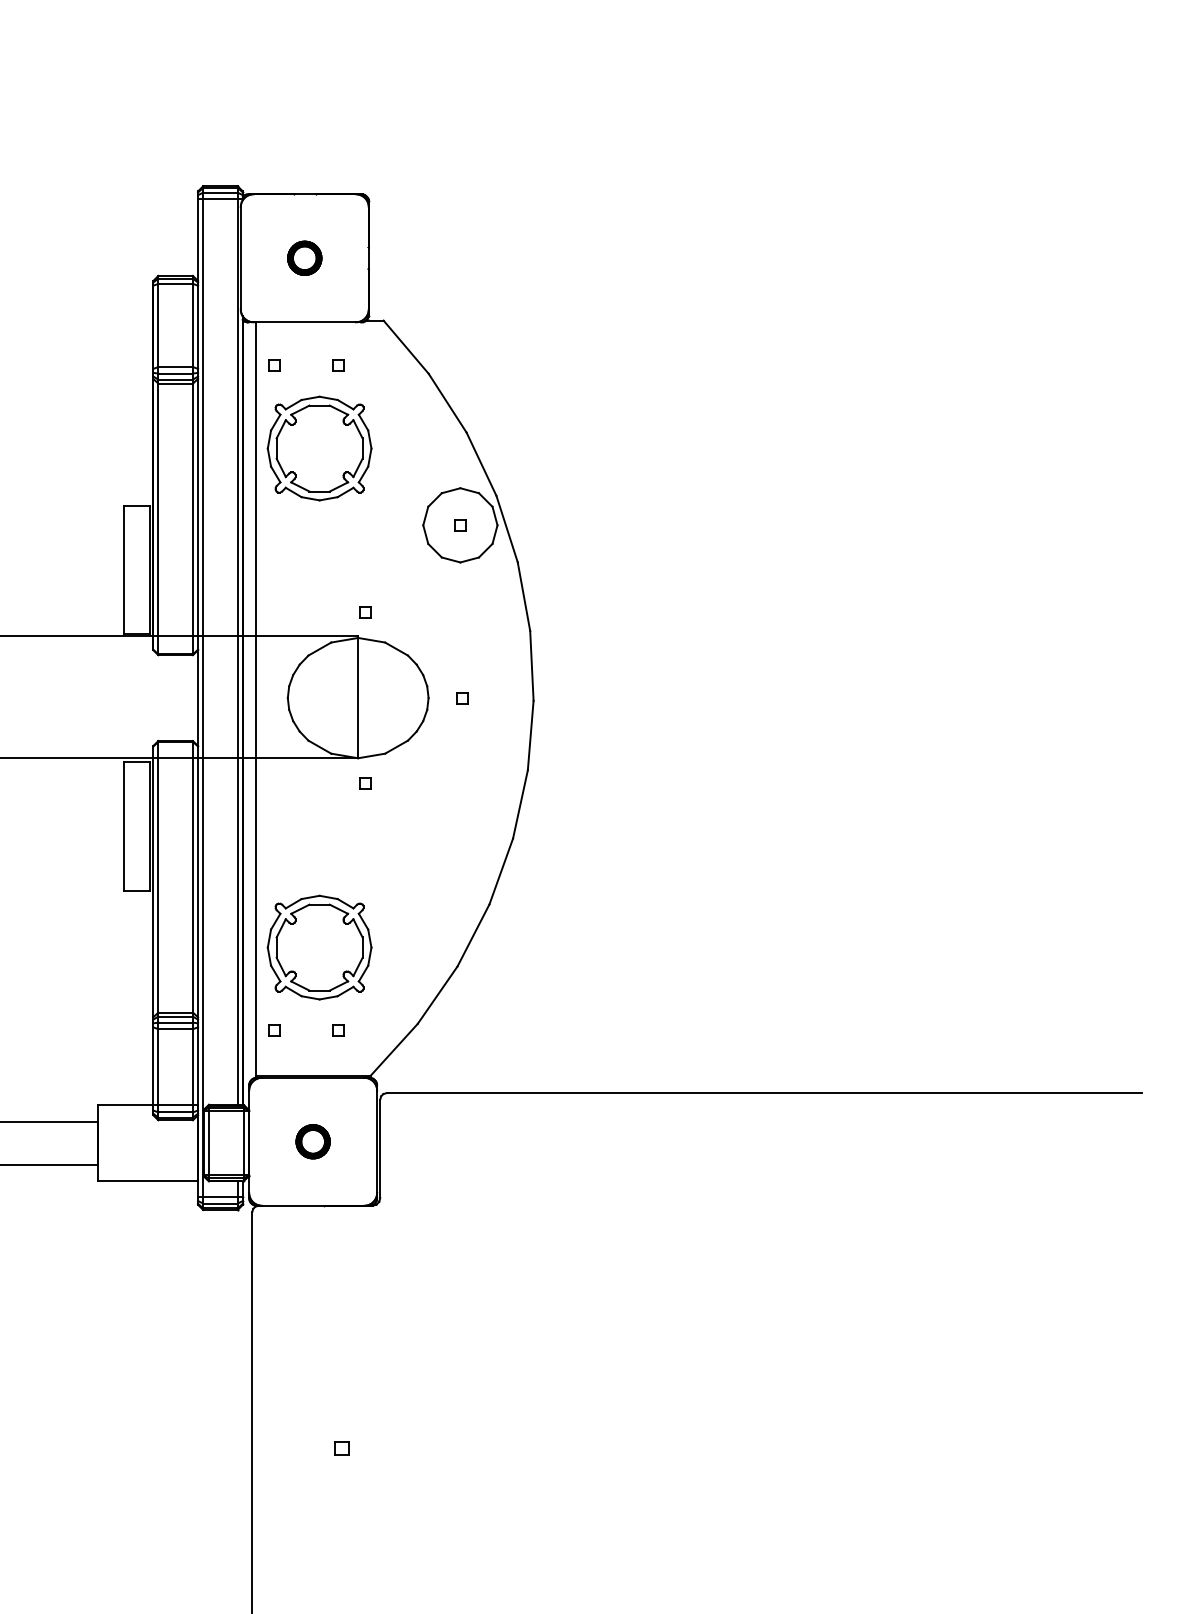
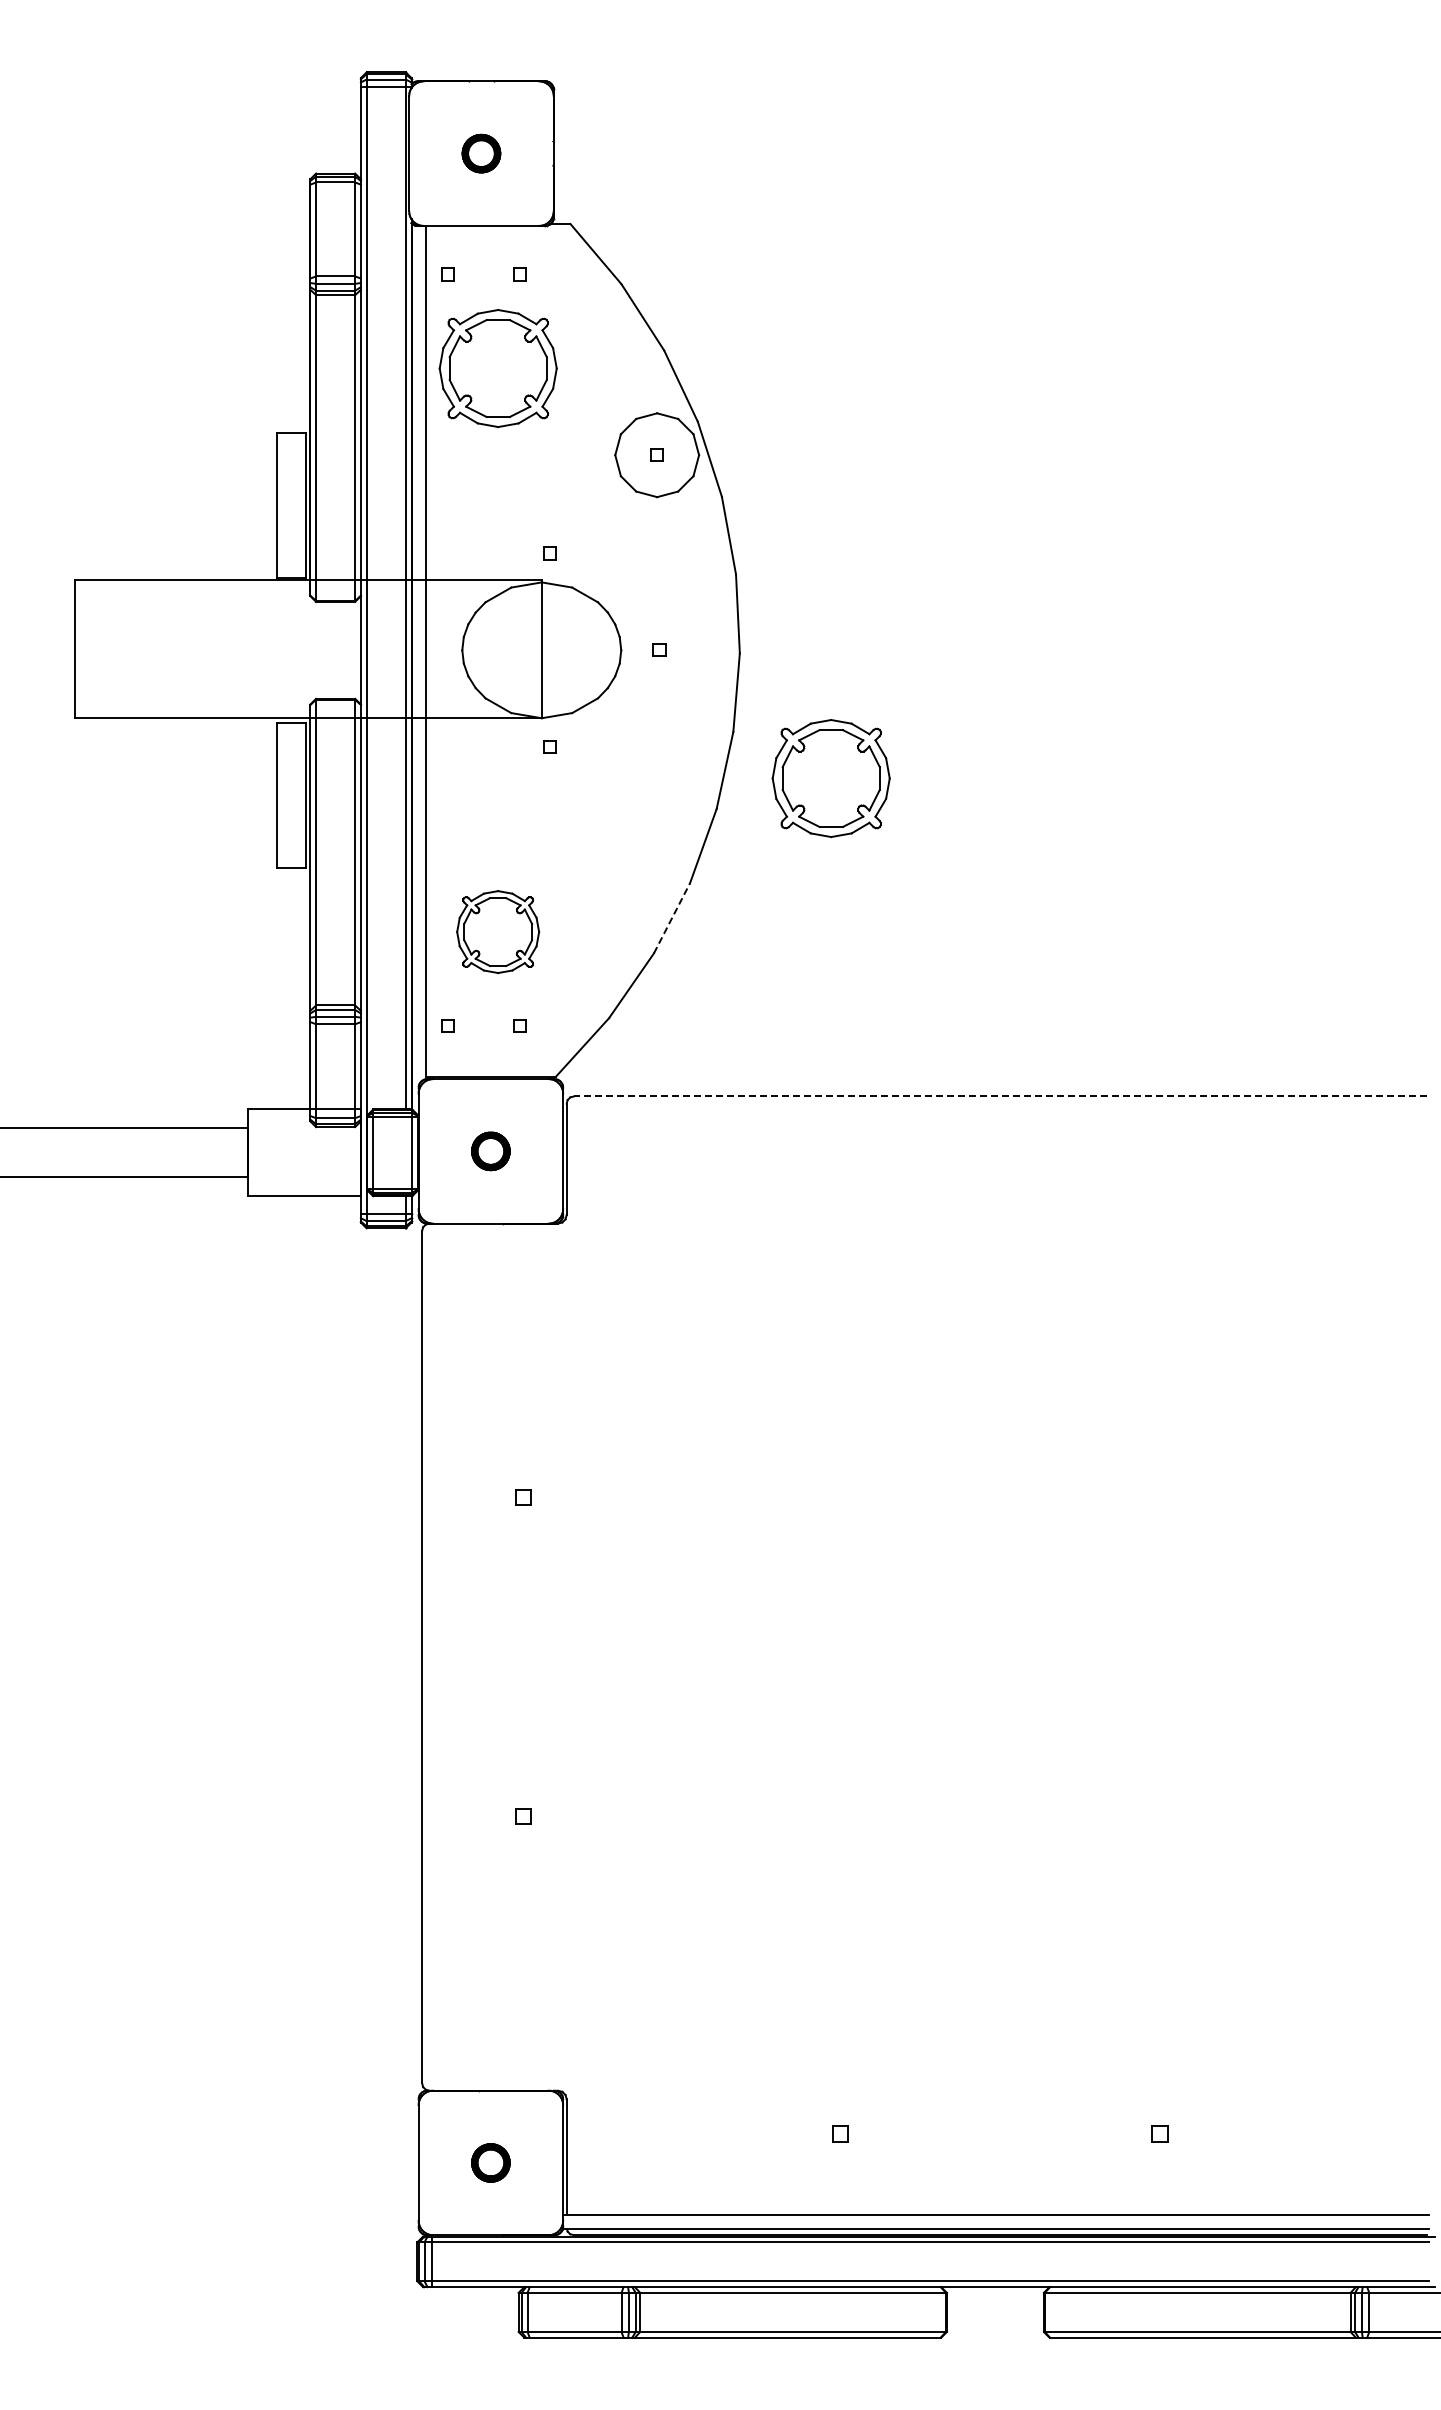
part: (613, 811) -> (830, 778), added
line: (473, 934) -> (672, 917), solid -> dashed
part: (318, 947) -> (497, 931), size x0.7
line: (763, 1093) -> (999, 1096), solid -> dashed

